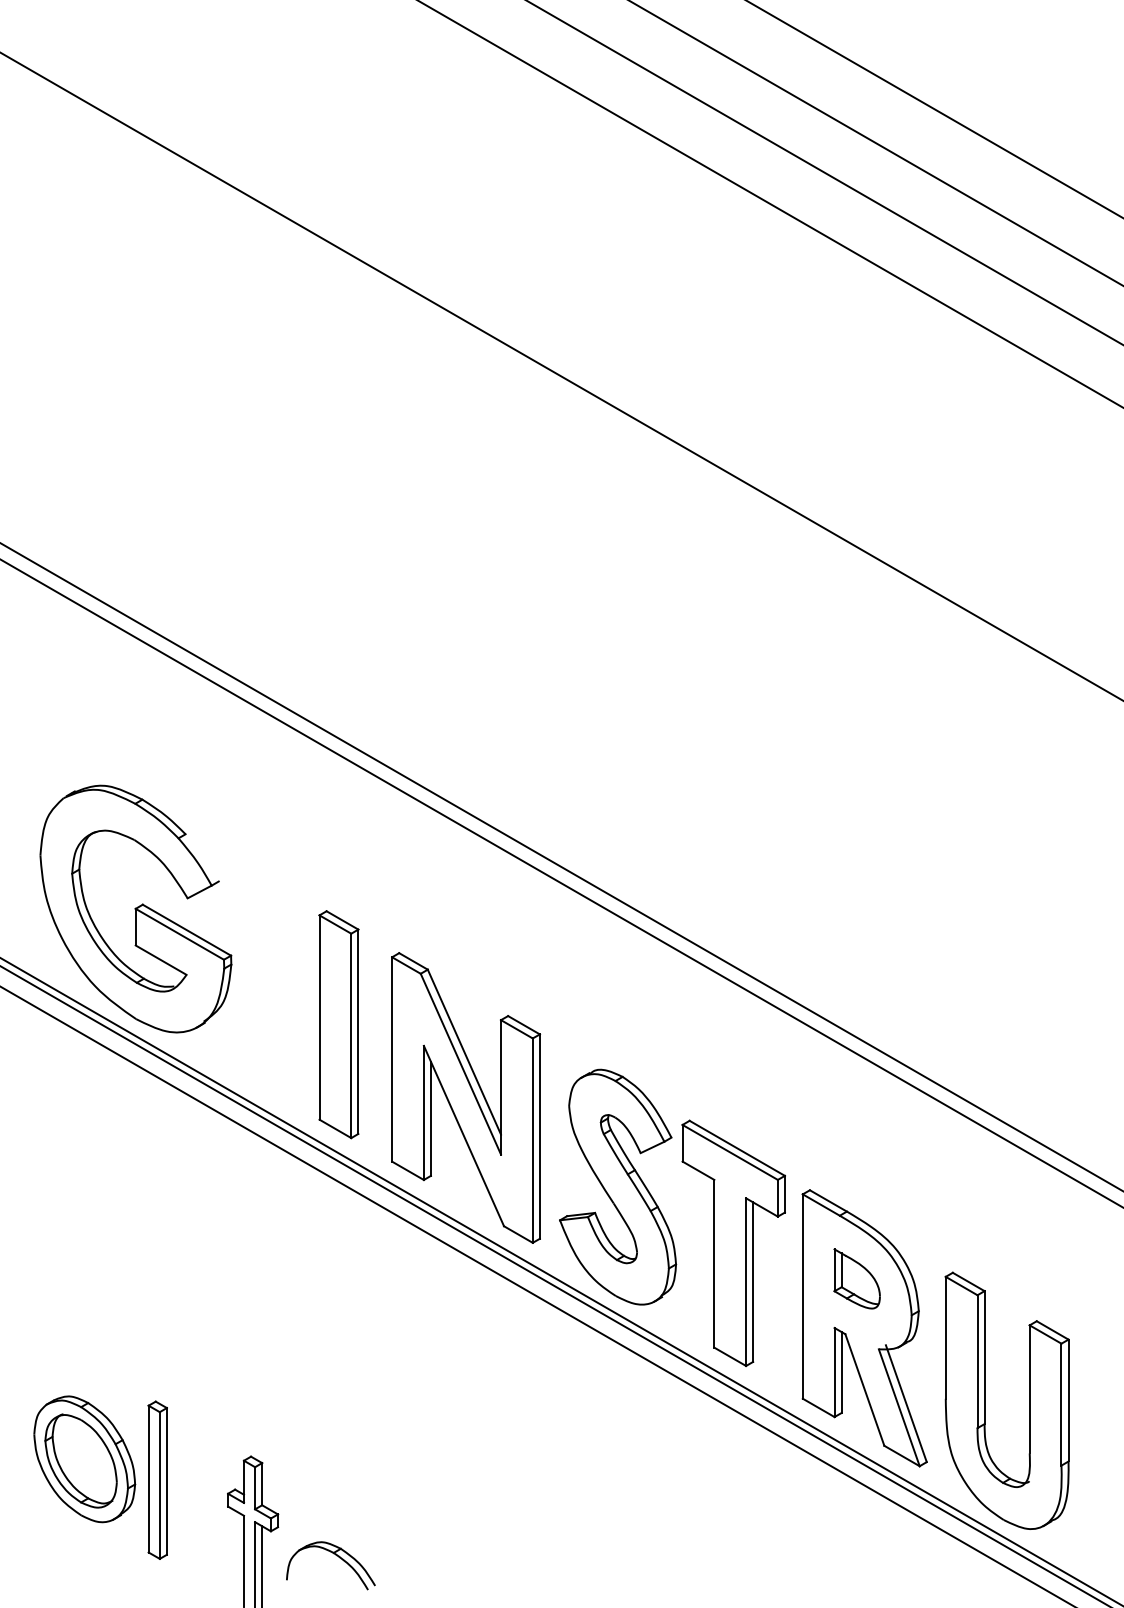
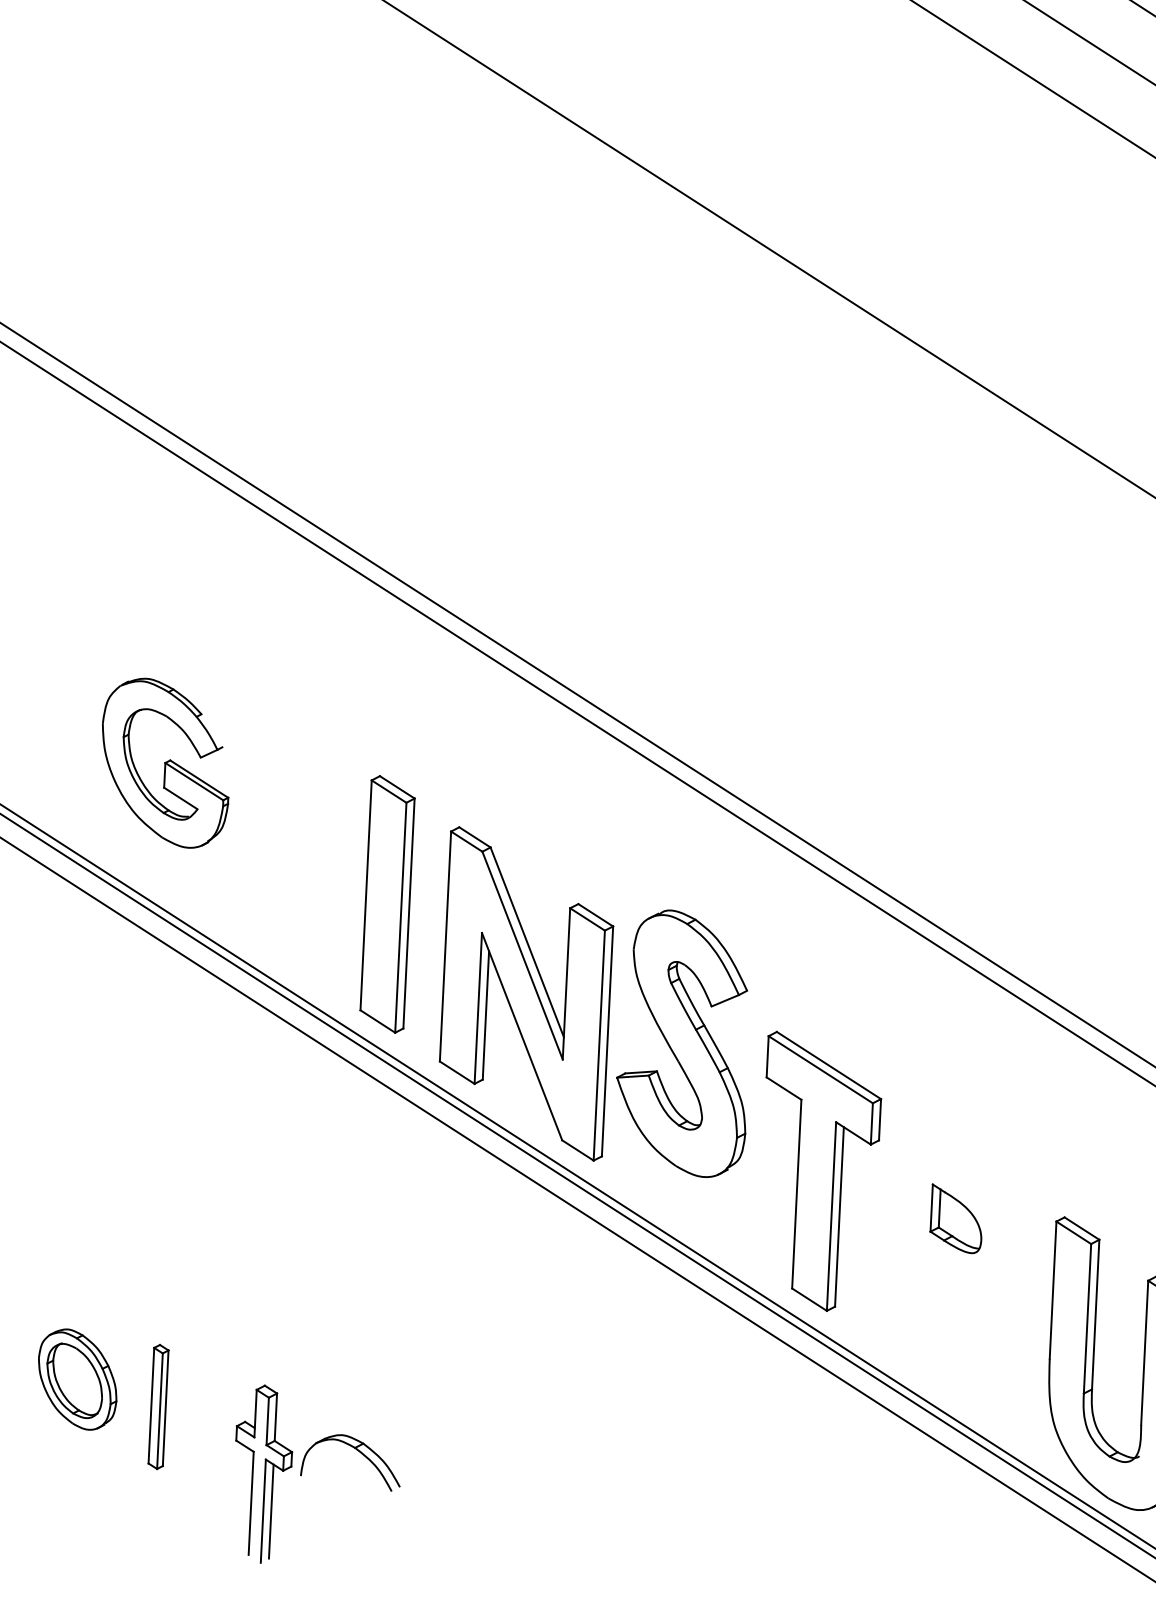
part: (135, 908) -> (165, 762), size x0.6
part: (618, 1186) -> (684, 1042), moved
part: (864, 1328) -> (962, 1275), removed
part: (84, 1459) -> (77, 1379), size x0.7
part: (157, 1479) -> (158, 1406), size x0.7
part: (335, 1555) -> (356, 1450), moved

